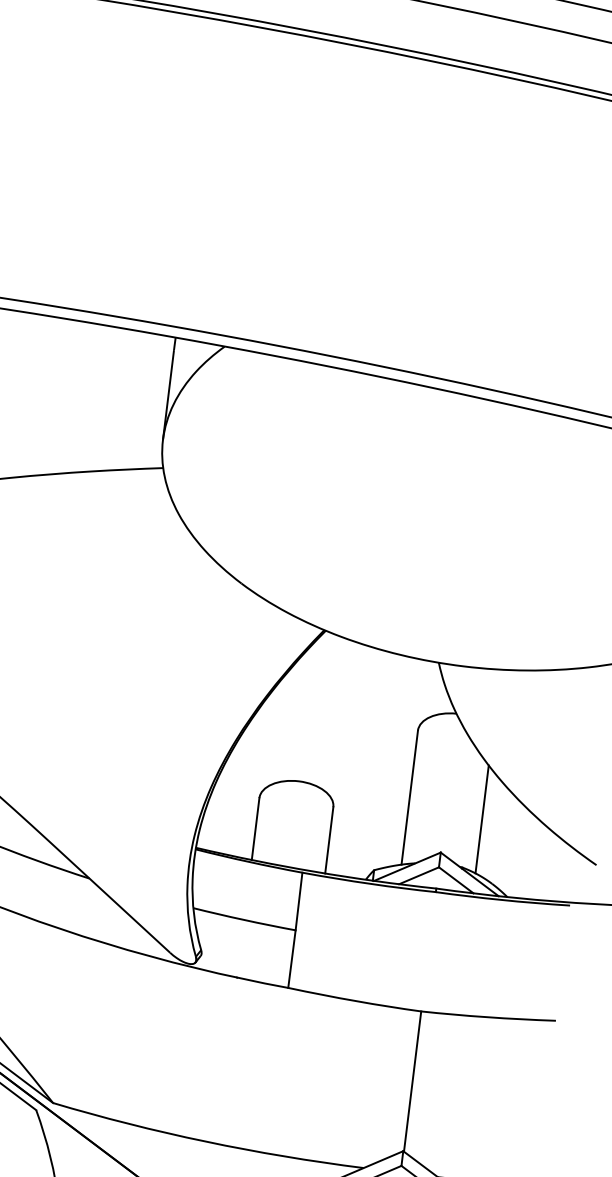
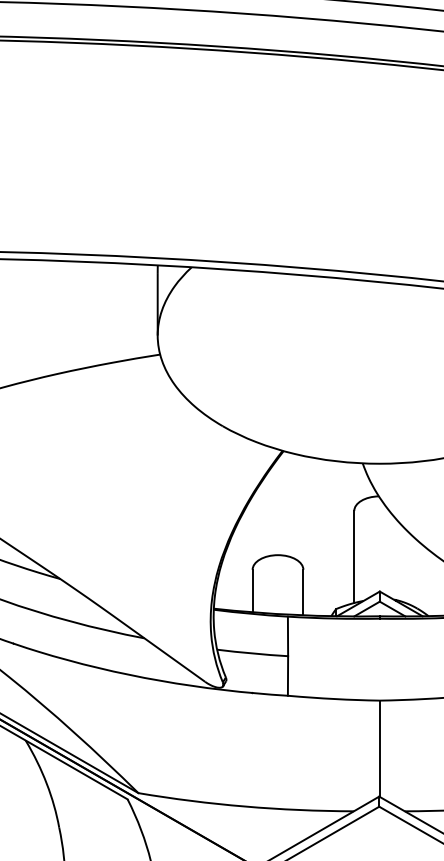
line: (482, 819) -> (405, 565), removed

